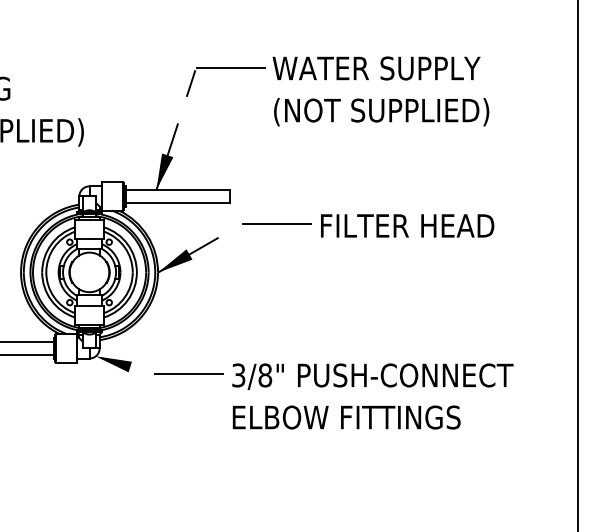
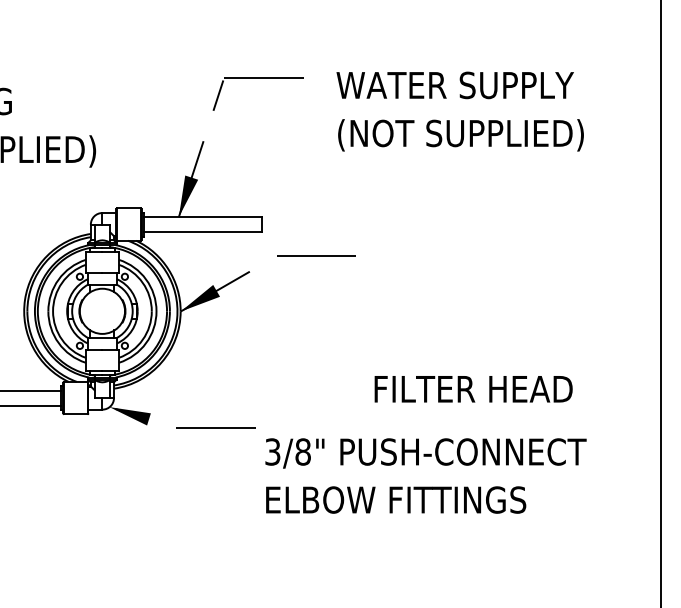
text: (380, 91) -> (459, 111), moved
text: (407, 226) -> (473, 389), moved
text: (372, 396) -> (425, 475), moved

